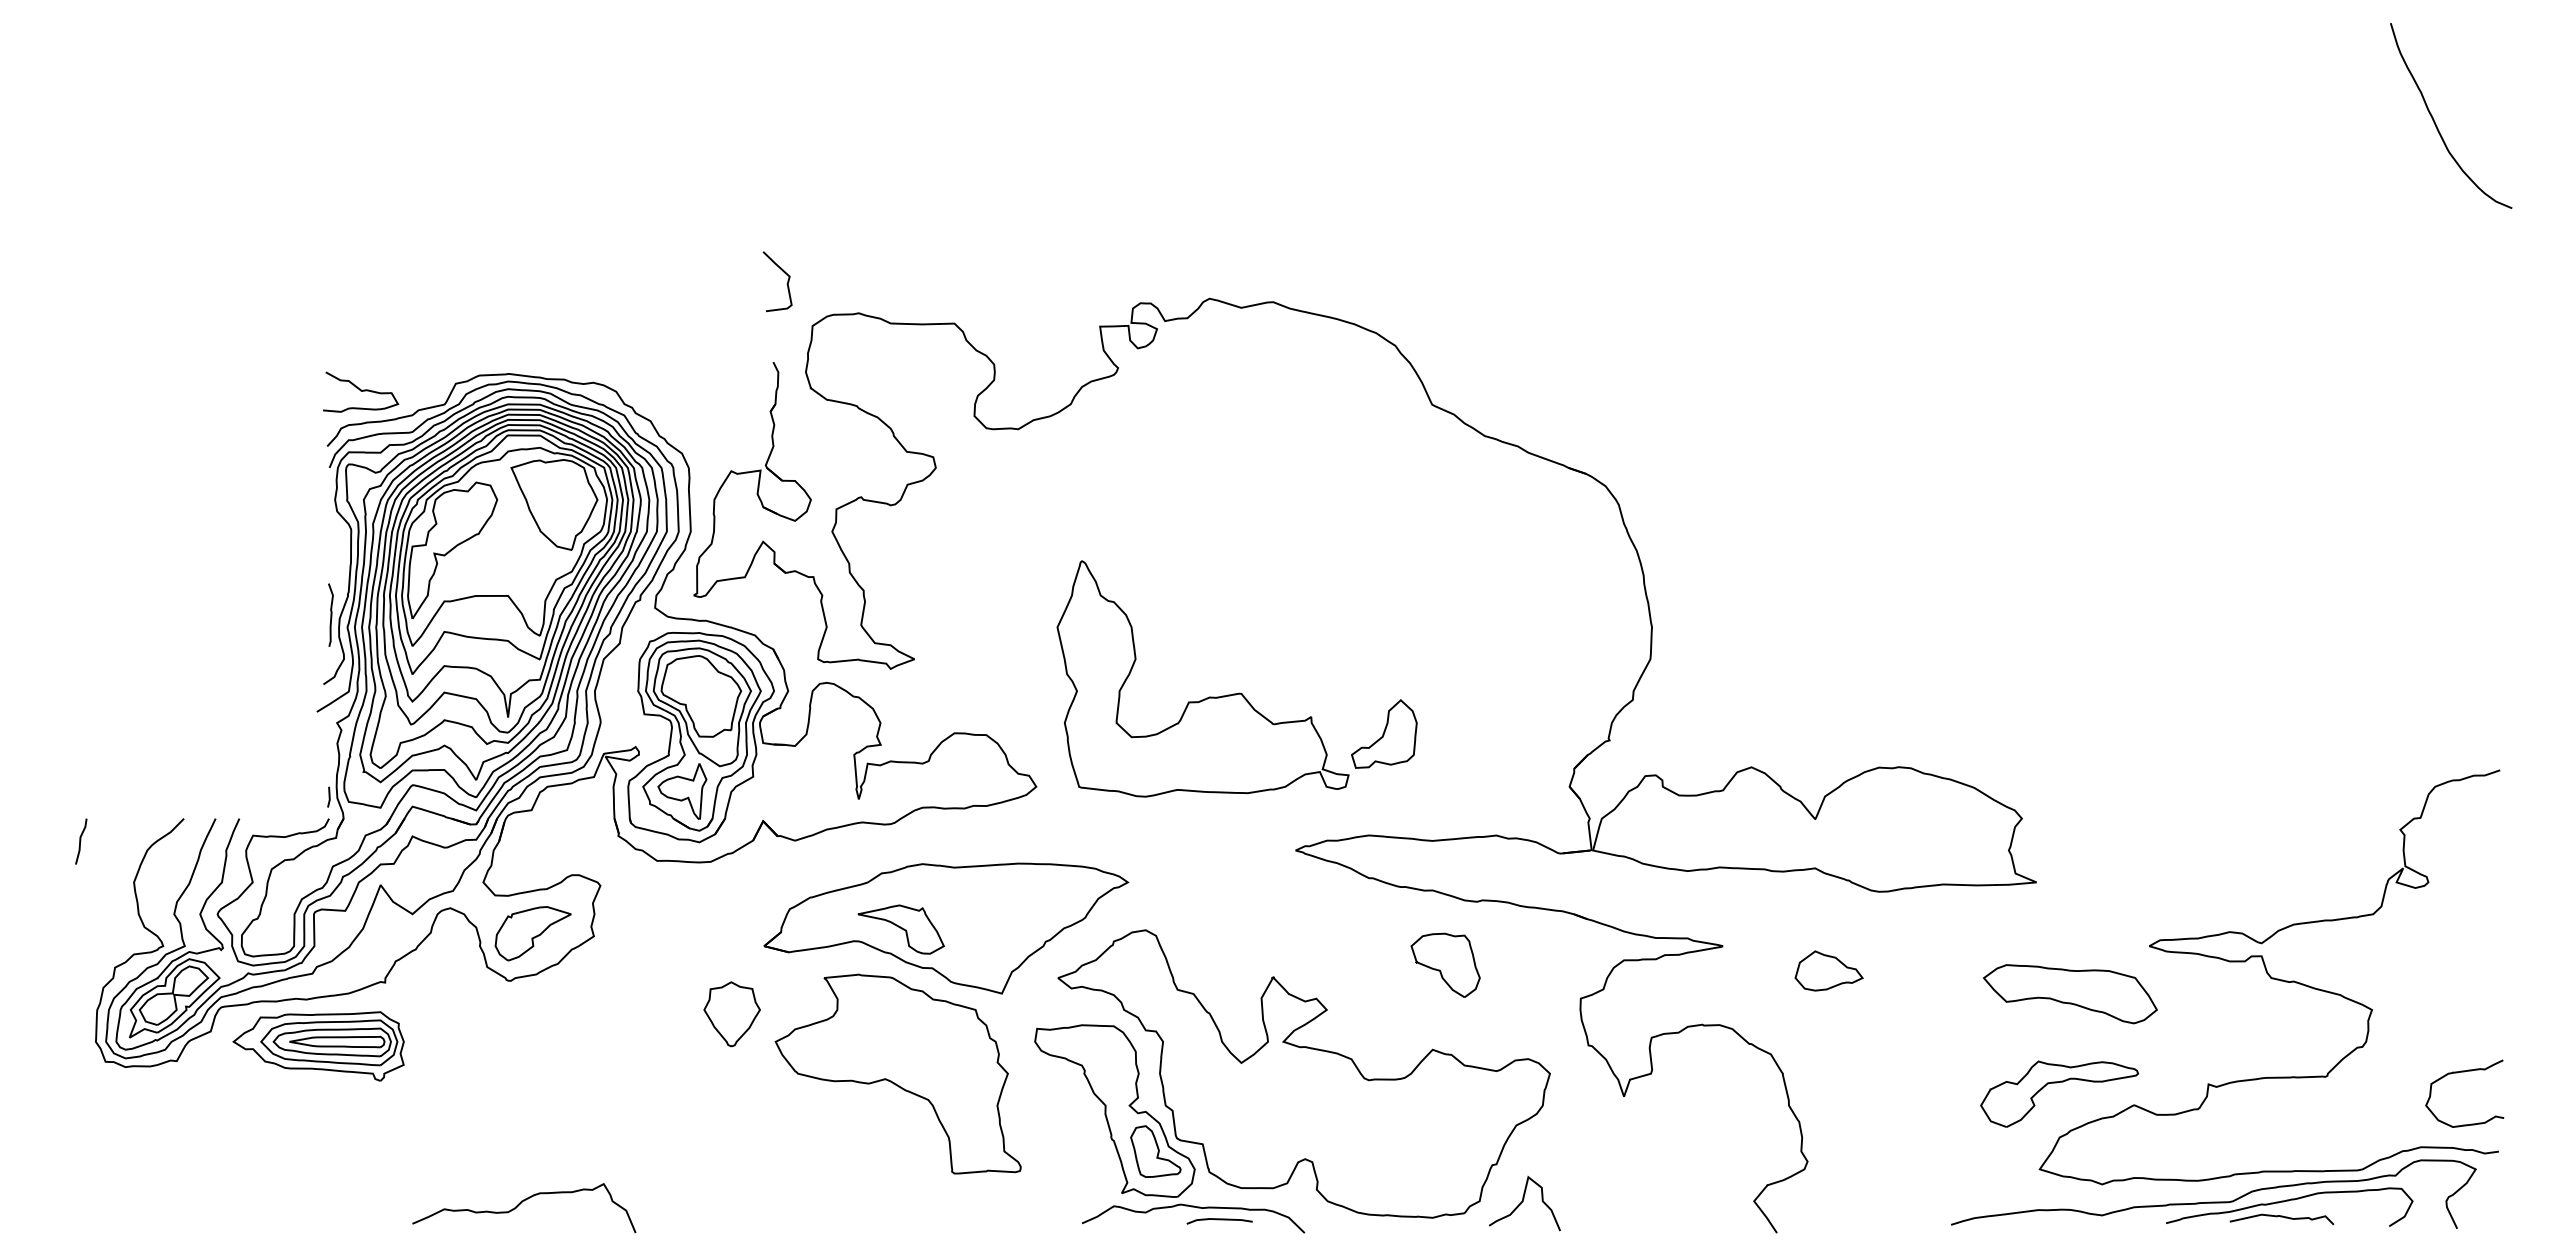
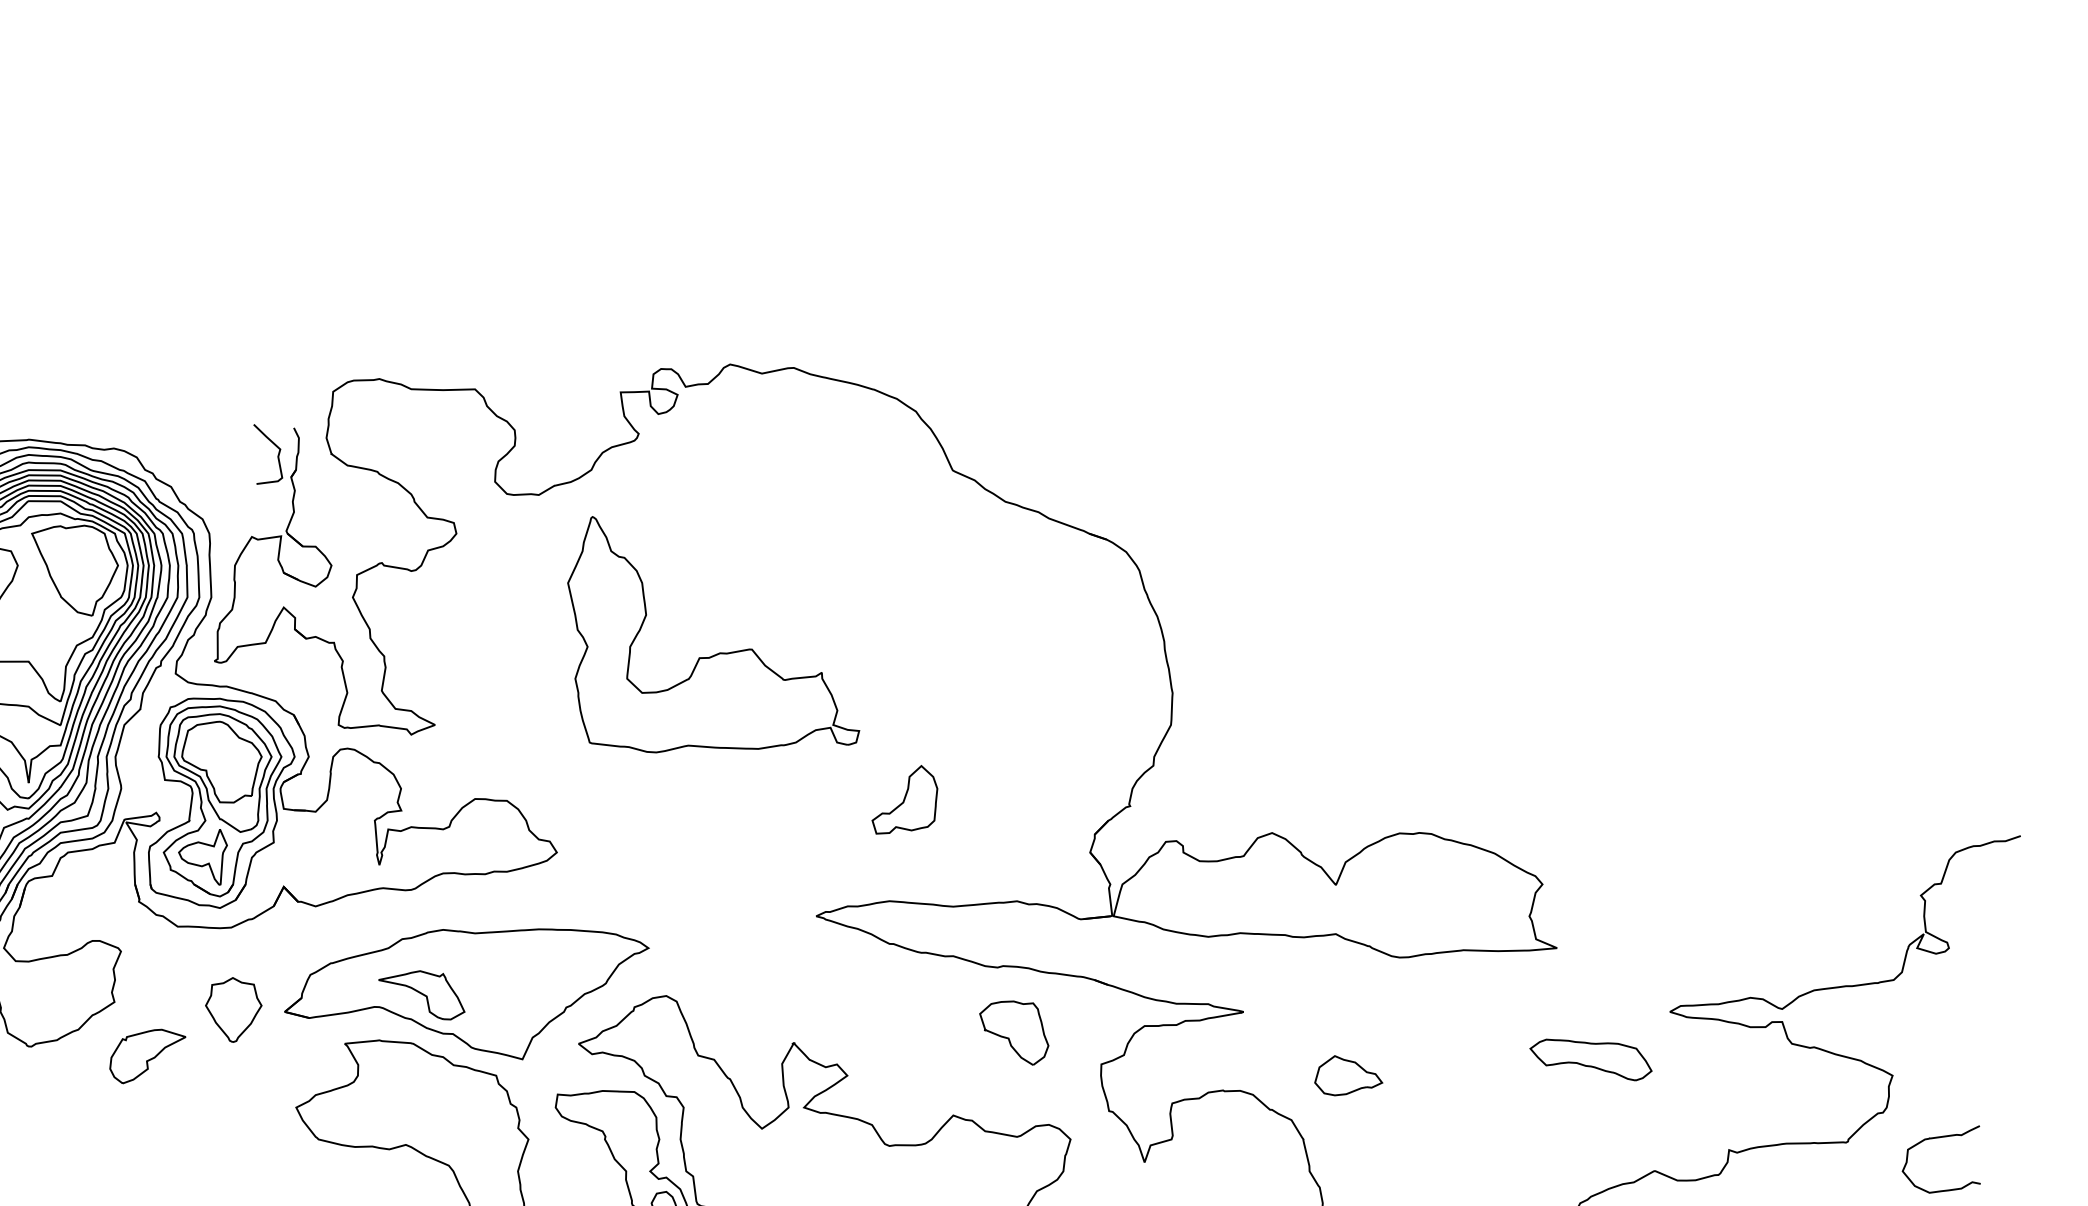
curve: (2435, 121) -> (1956, 187), removed
curve: (786, 283) -> (277, 456), moved
part: (1209, 696) -> (720, 652), moved
part: (532, 933) -> (147, 1056), moved
part: (1445, 964) -> (1014, 1032), moved
part: (1828, 970) -> (1348, 1075), moved
part: (2070, 994) -> (1591, 1060), size x0.7
part: (731, 1014) -> (233, 1010), moved
curve: (2464, 1072) -> (1941, 1138), moved
part: (2057, 1083) -> (1578, 1149), removed

